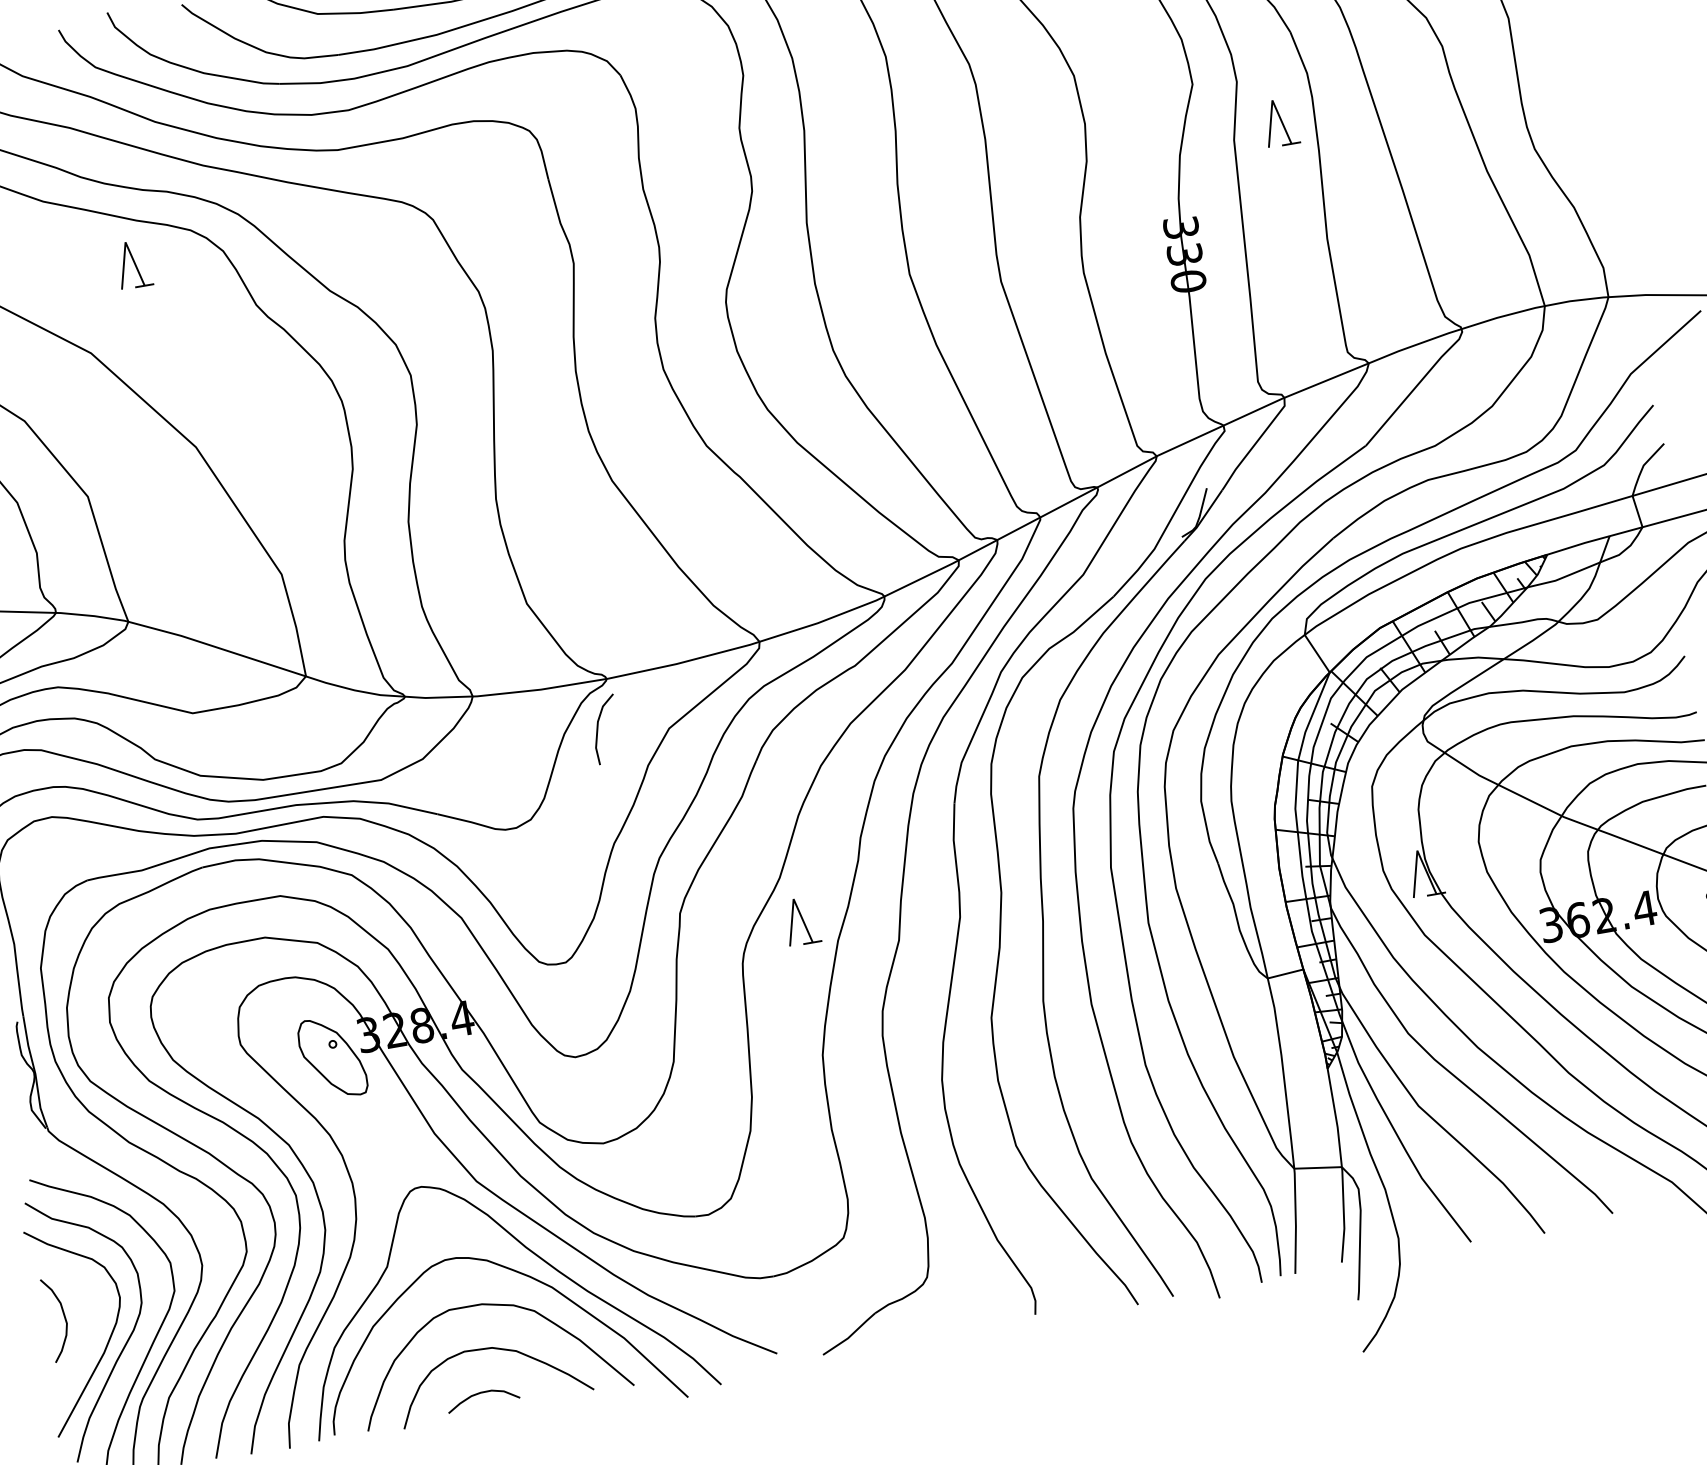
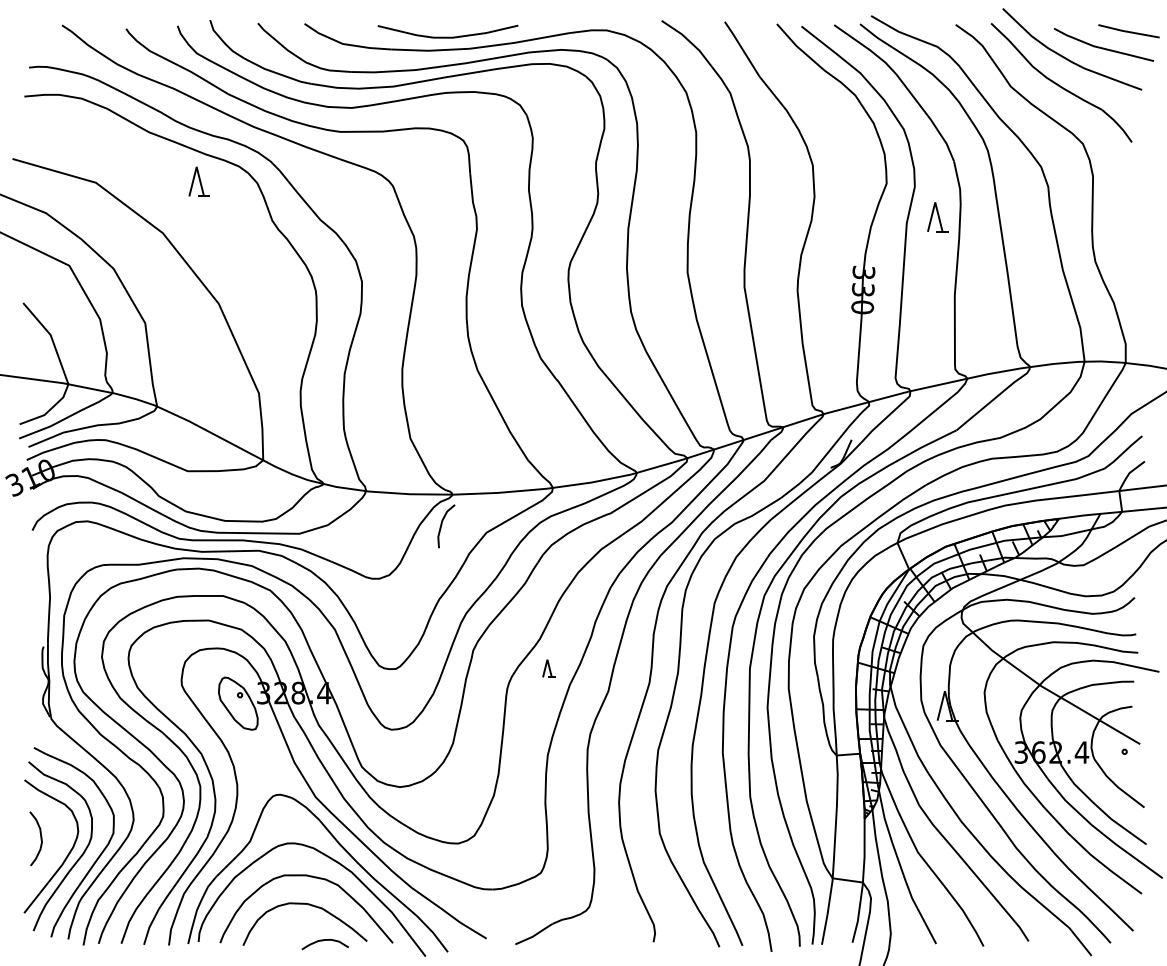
part: (800, 921) -> (548, 668), size x0.6
curve: (479, 1395) -> (323, 941), moved

